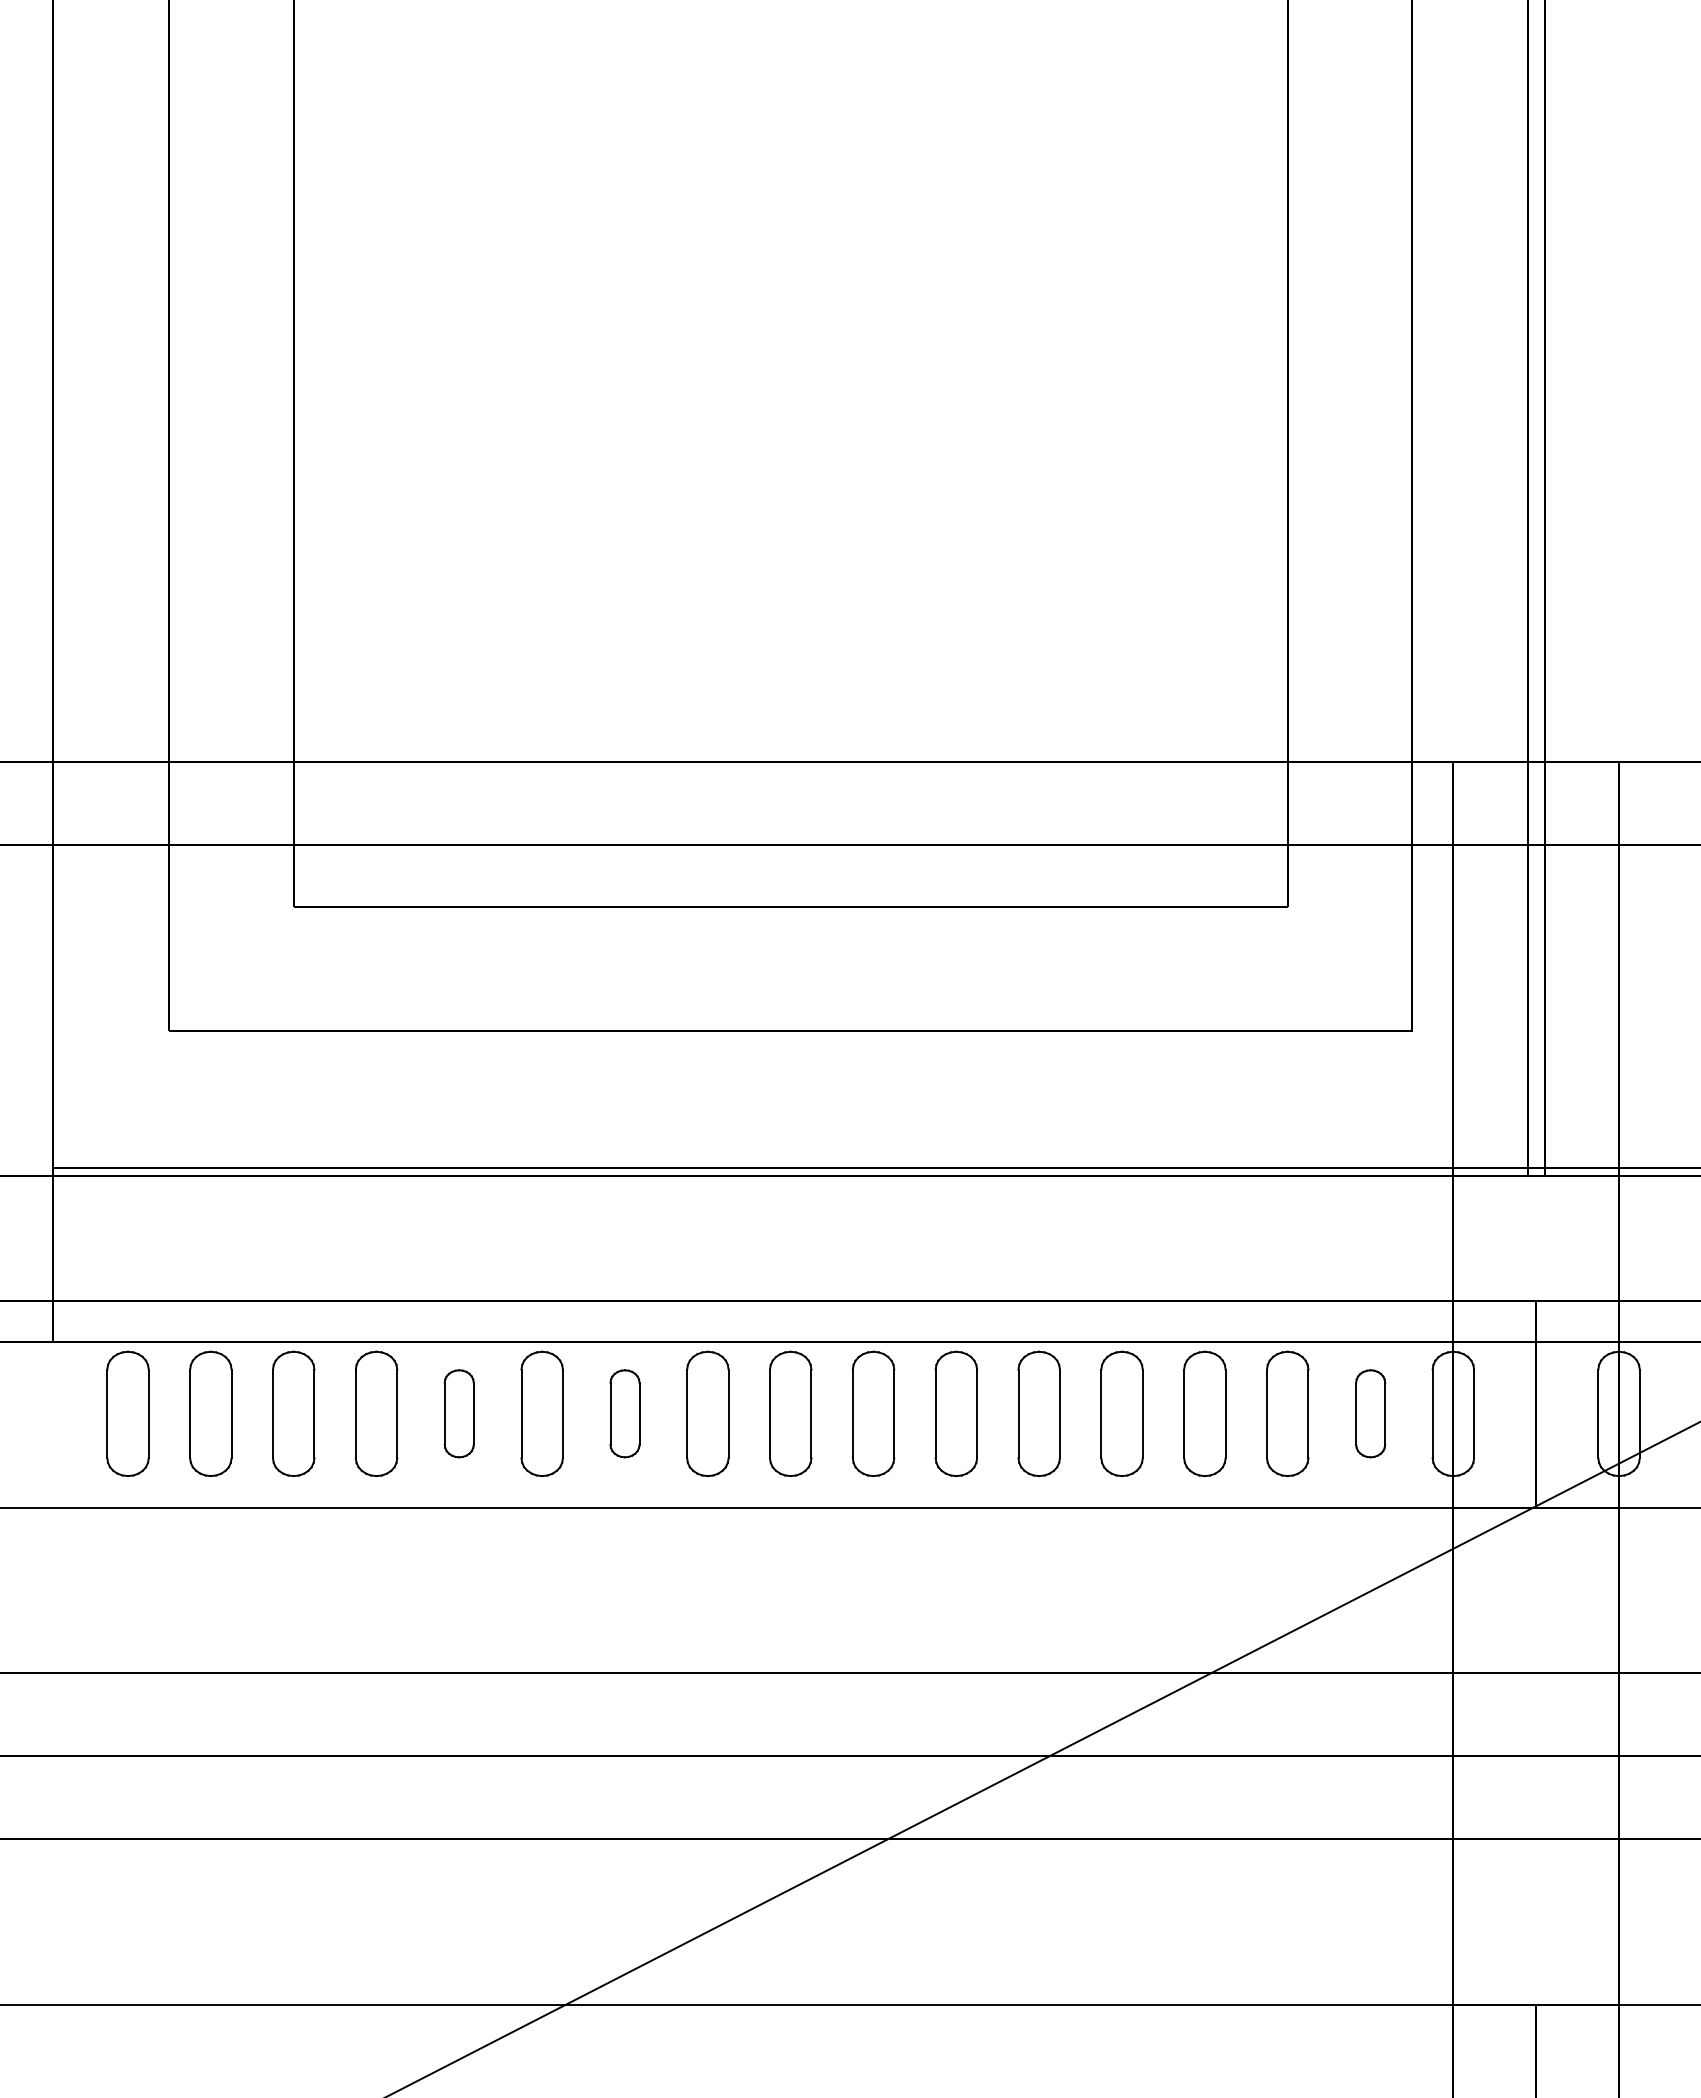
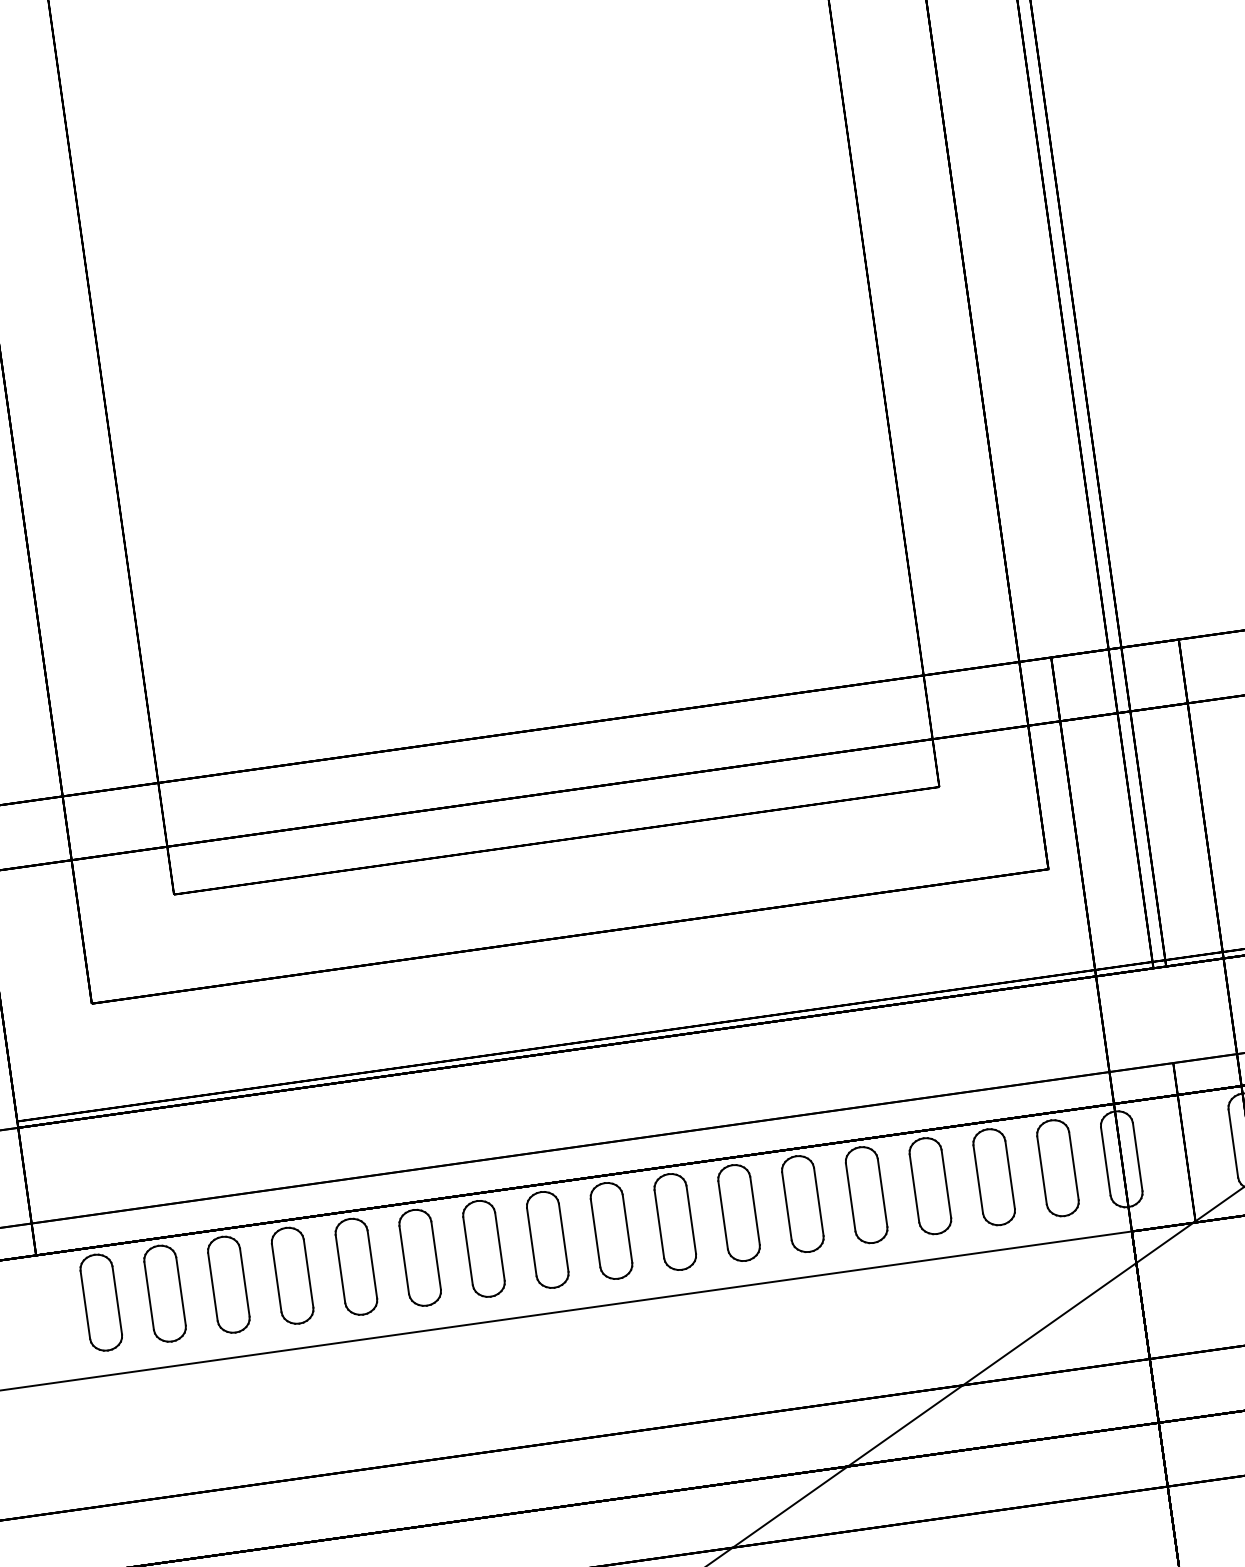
part: (458, 1413) -> (355, 1266), size x1.43
part: (624, 1413) -> (483, 1248), size x1.43
part: (1370, 1413) -> (1057, 1167), size x1.43

